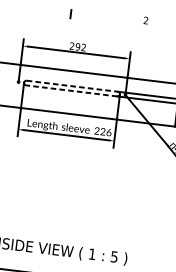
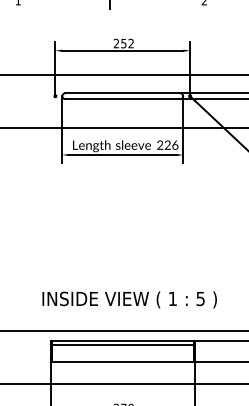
text: (77, 46) -> (123, 43), 292 -> 252
line: (72, 86) -> (123, 93), dashed -> solid
line: (71, 91) -> (122, 99), dashed -> solid

